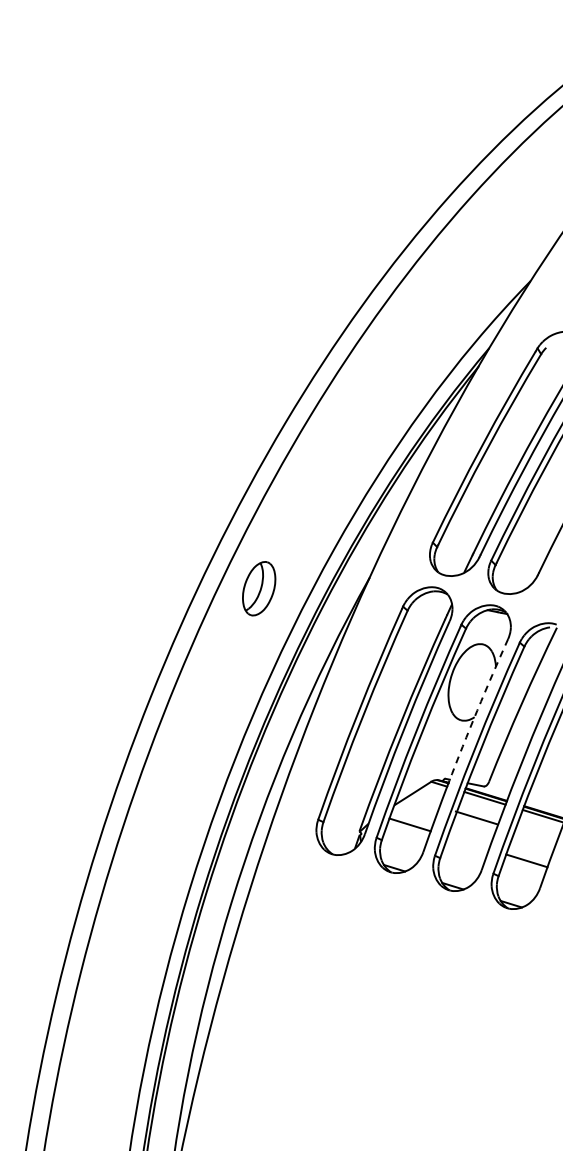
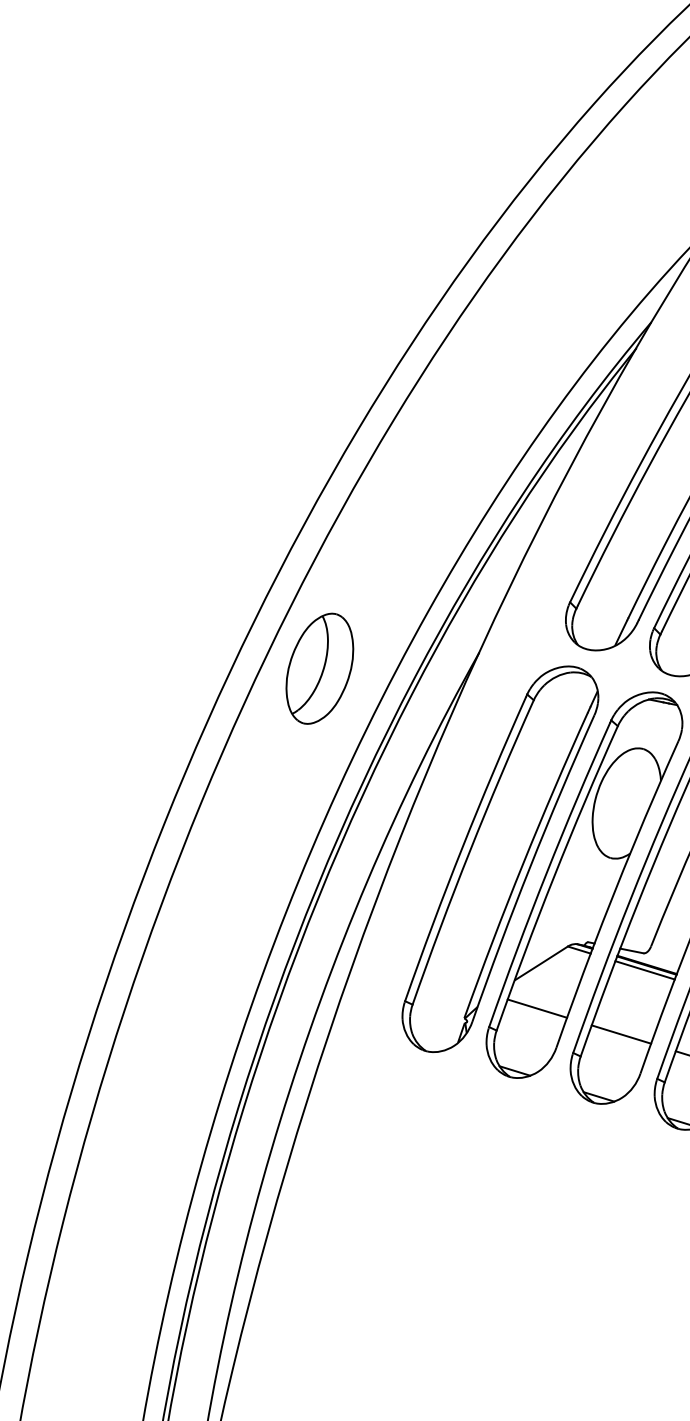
part: (259, 588) -> (320, 668), size x1.43
arc: (477, 710) -> (634, 843), dashed -> solid
line: (476, 817) -> (621, 1033), moved

